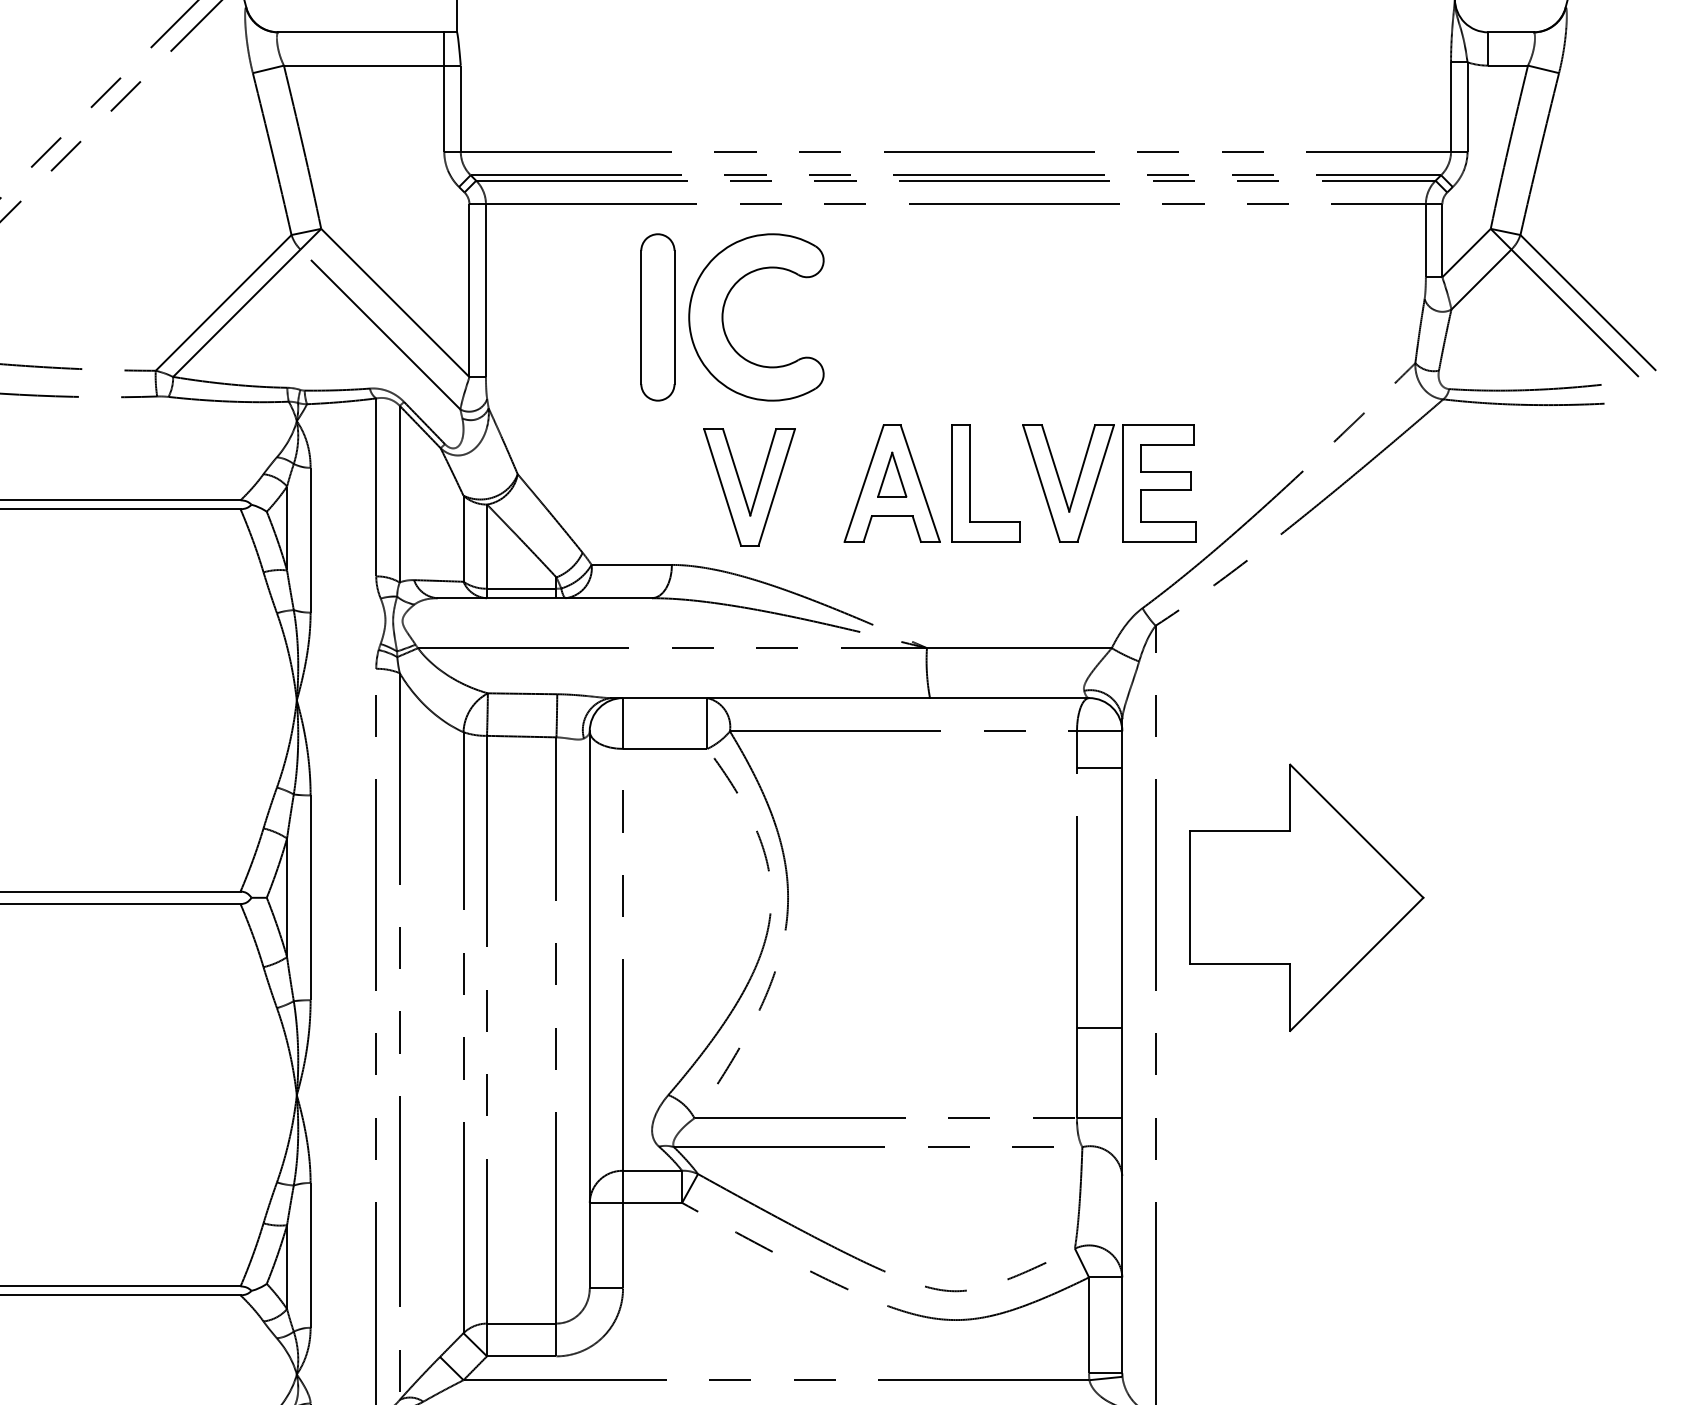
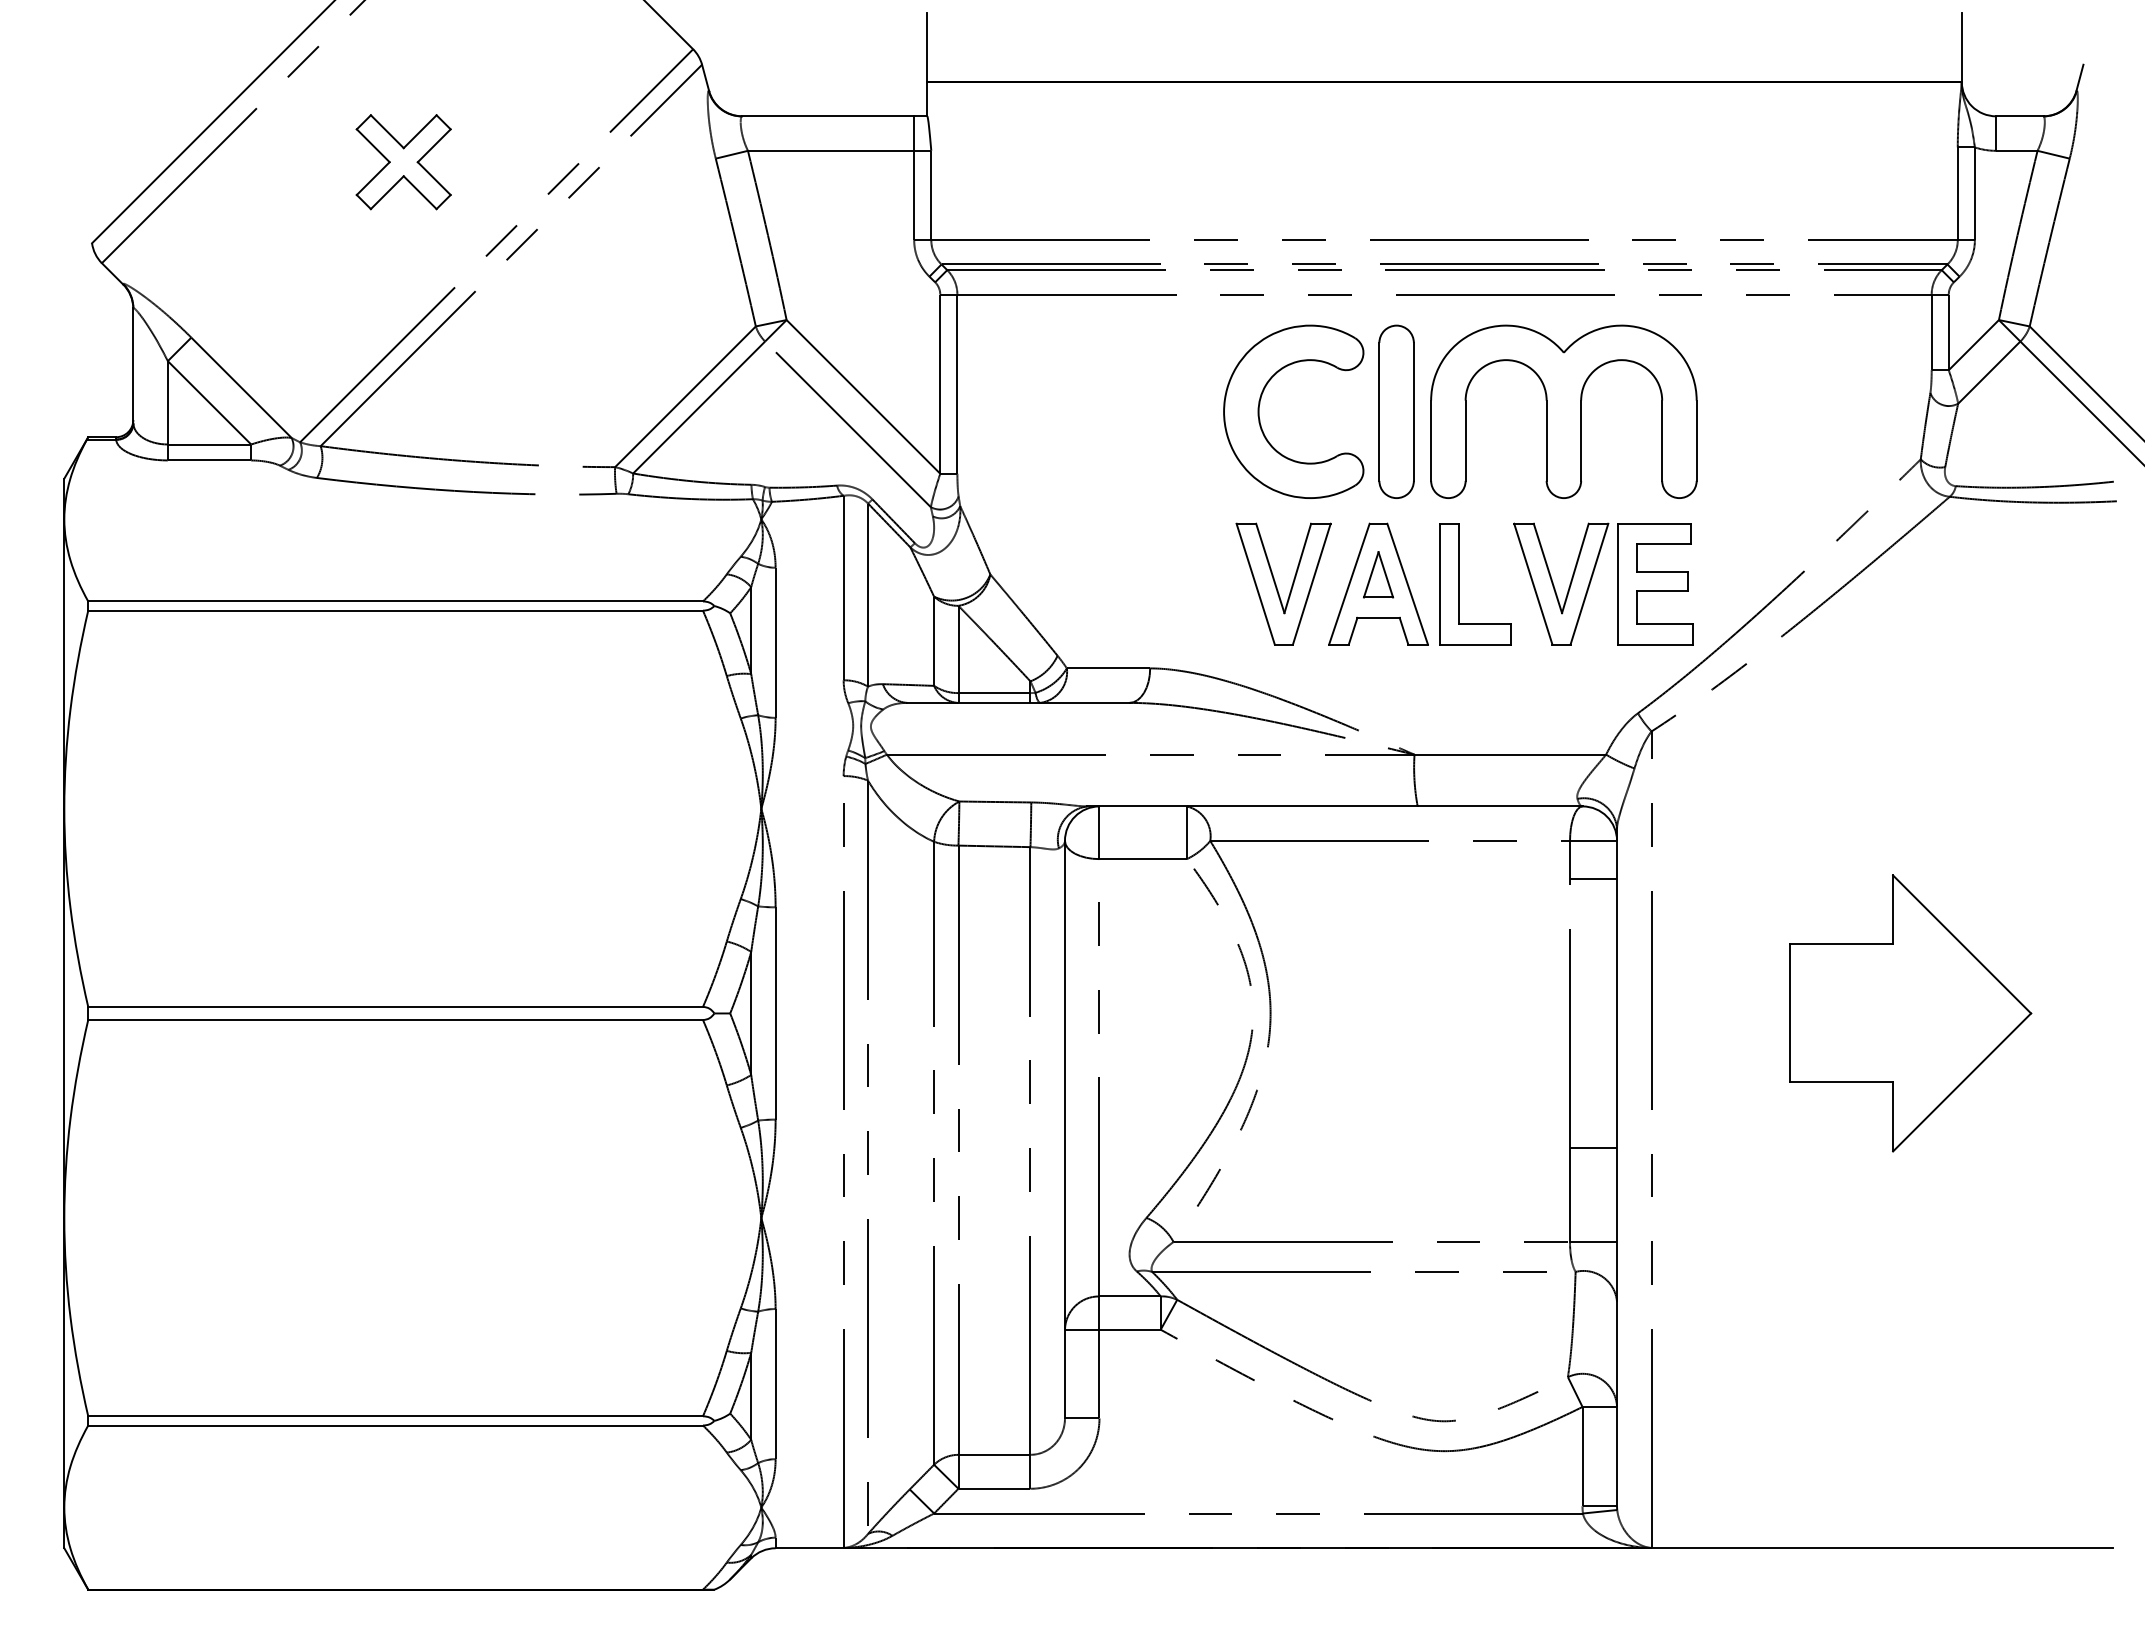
part: (724, 310) -> (1260, 404), moved
part: (657, 317) -> (1396, 411), moved
part: (1070, 317) -> (1563, 411), added
part: (742, 487) -> (1276, 584), moved
part: (1307, 897) -> (1910, 1013), moved

